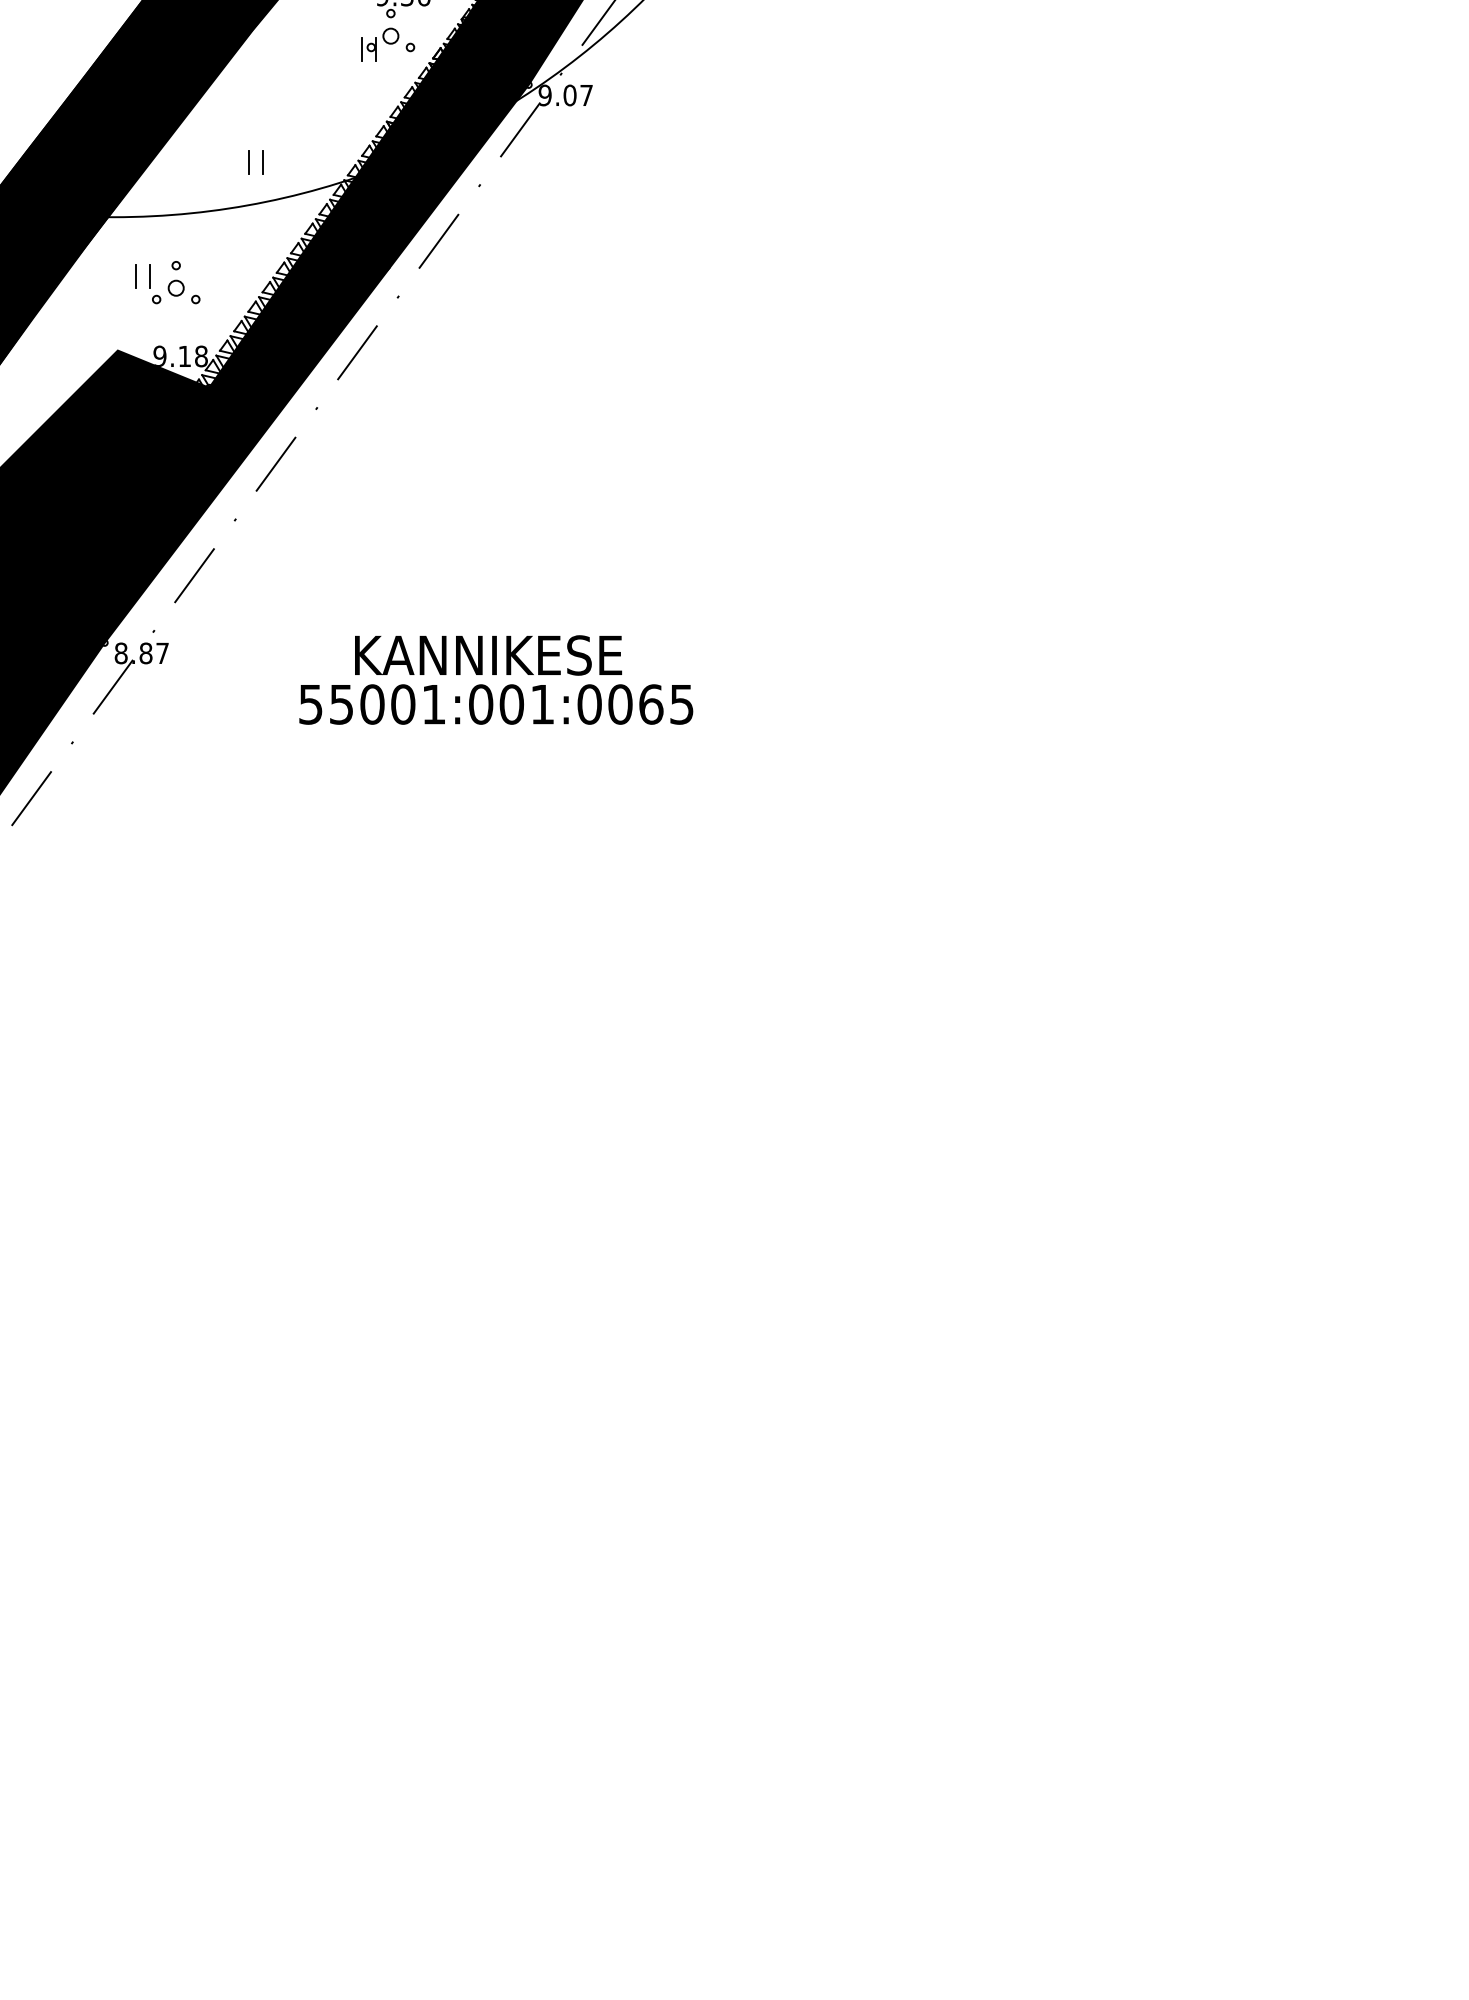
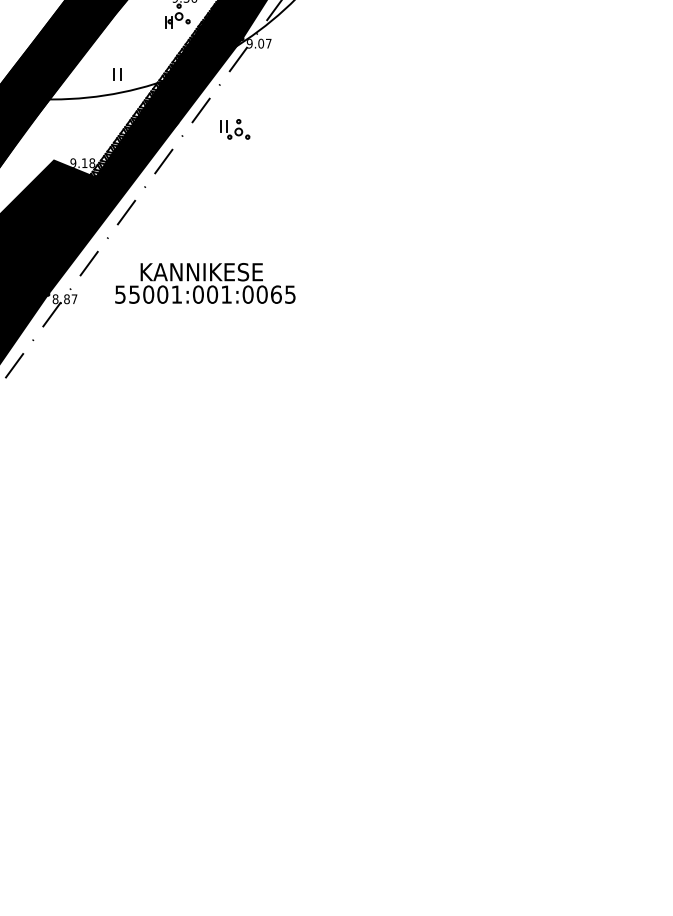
part: (169, 282) -> (235, 129), moved
text: (496, 680) -> (205, 283), moved

